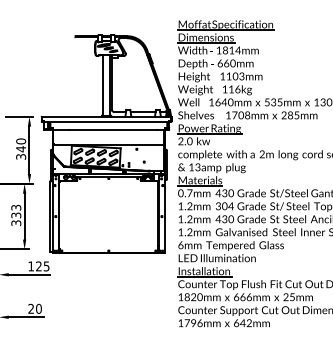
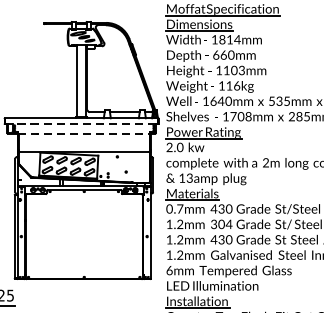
line: (106, 121) -> (81, 123), solid -> dashed
line: (109, 129) -> (84, 133), solid -> dashed

